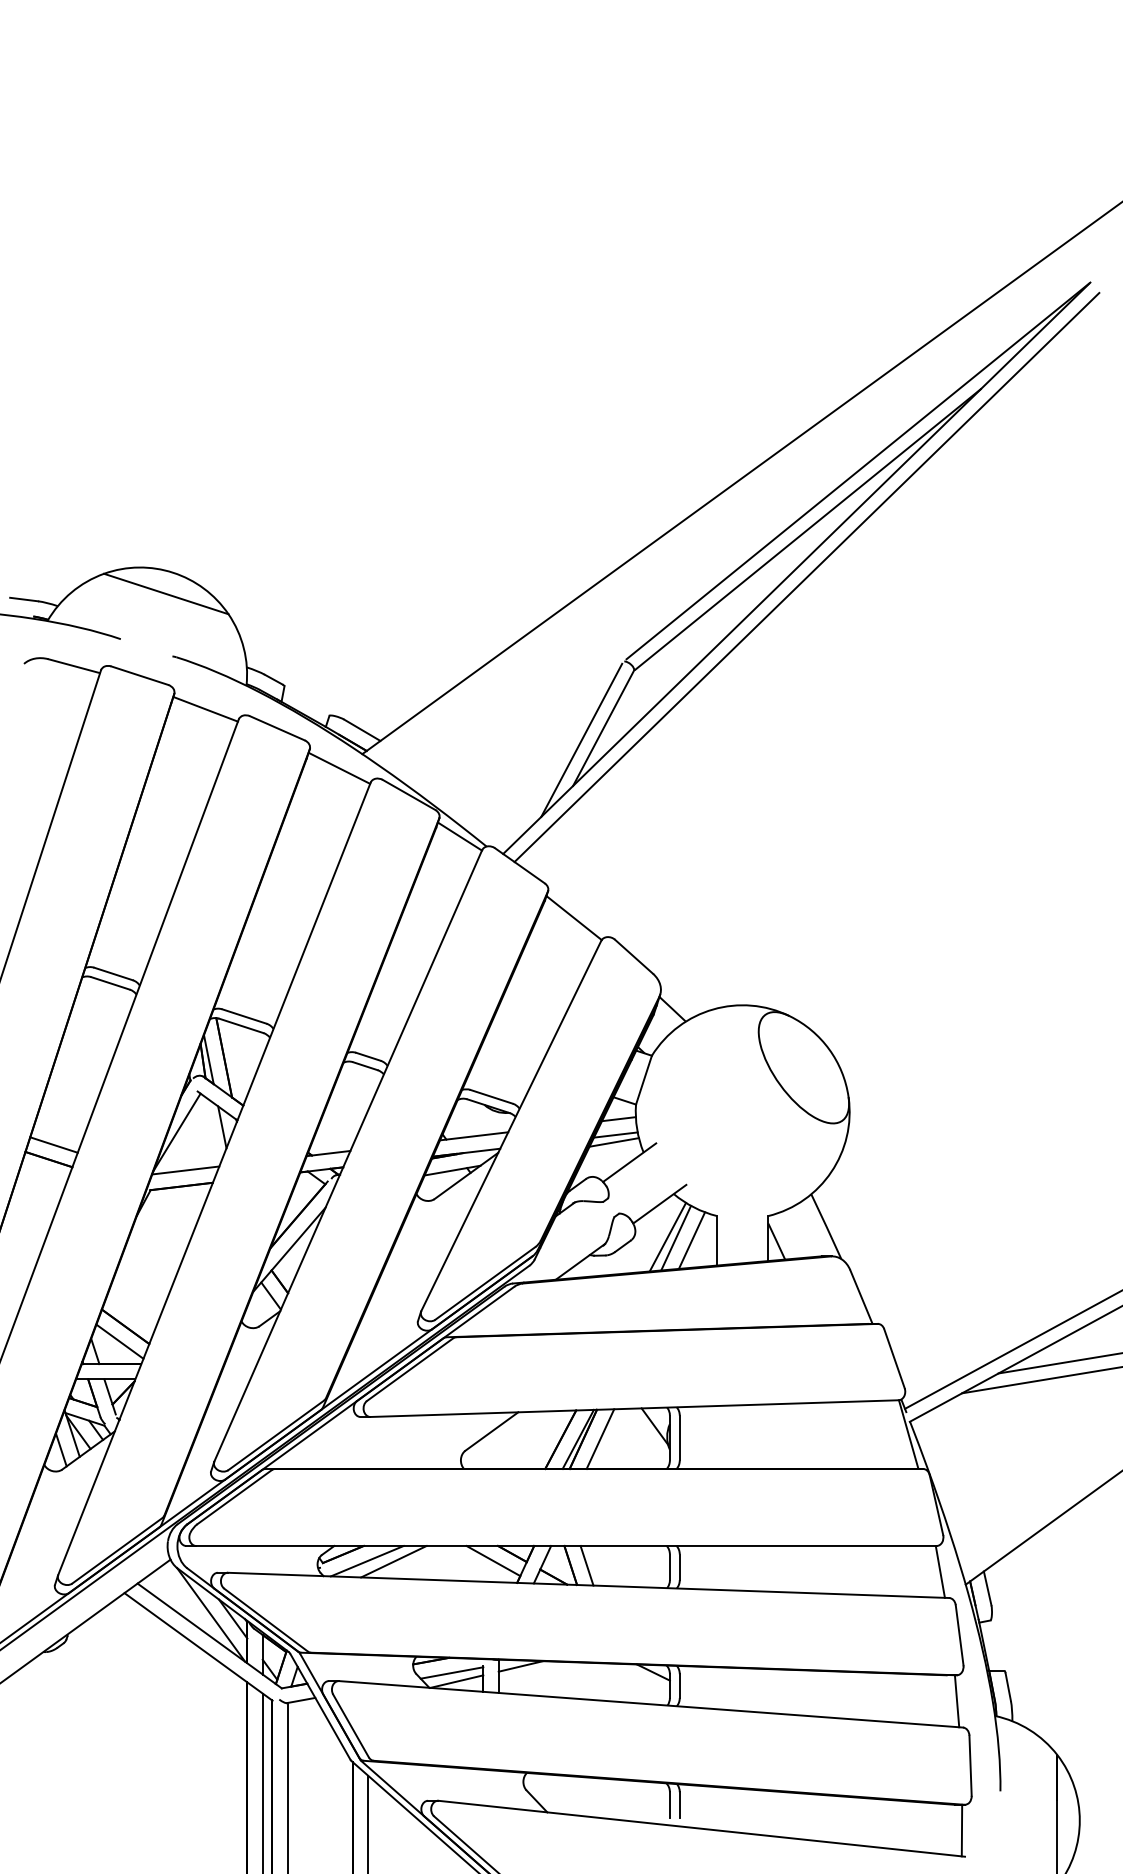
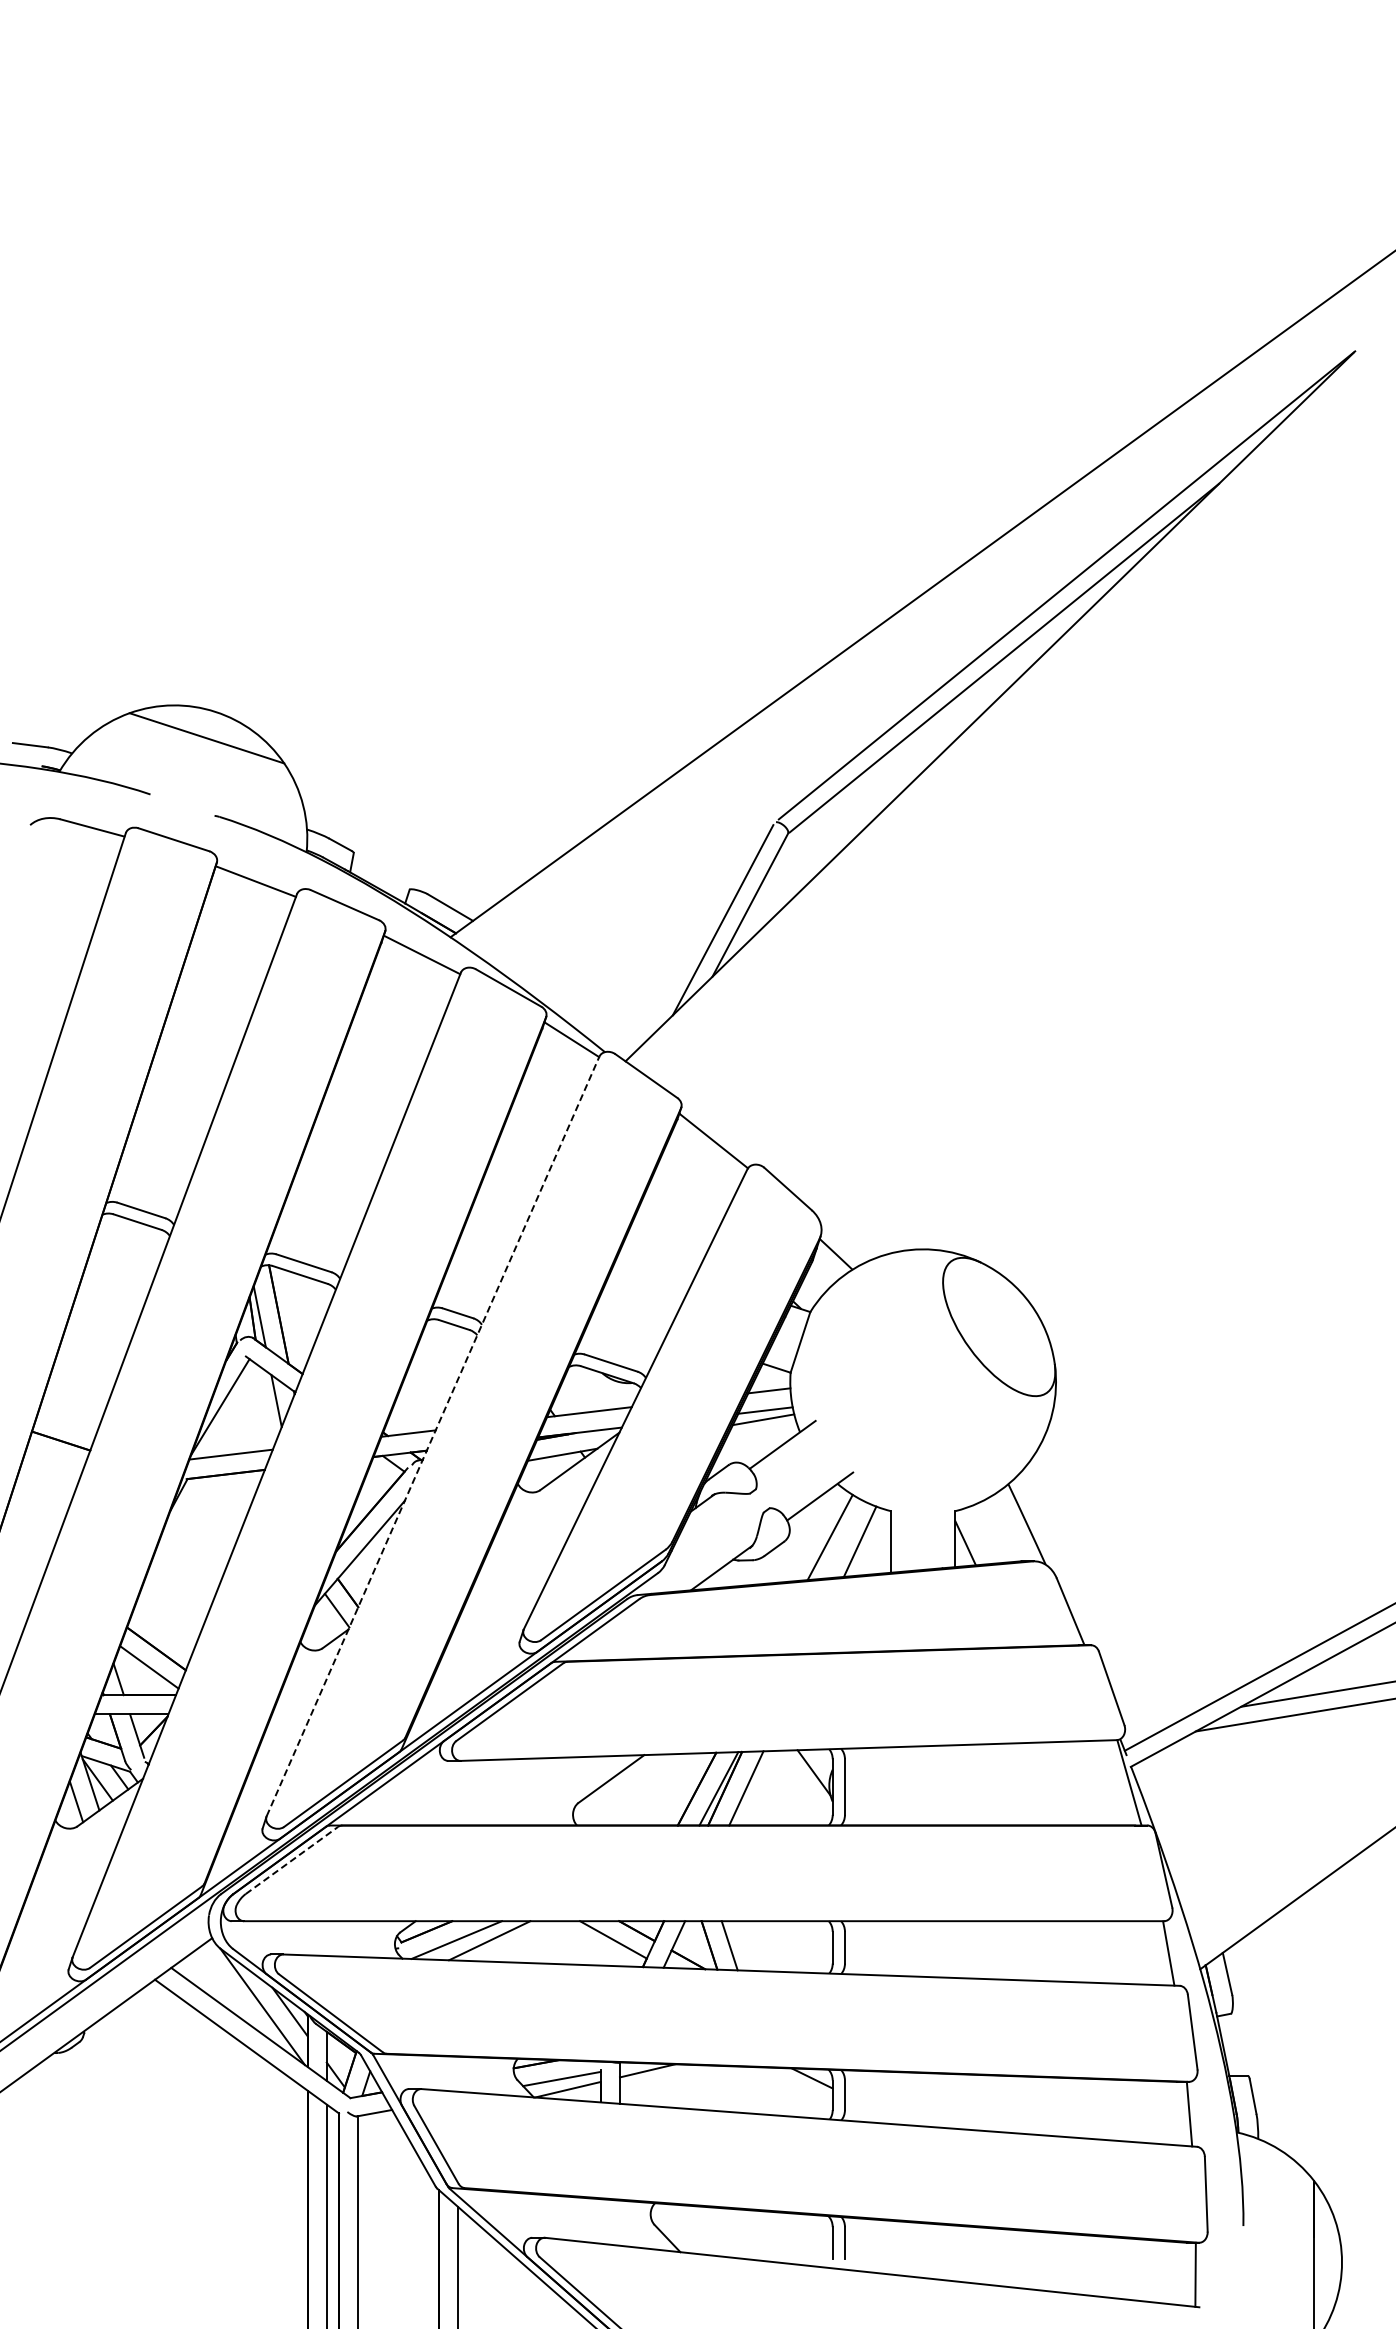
line: (806, 577) -> (1002, 717), removed
line: (53, 1144) -> (66, 1422), removed
line: (348, 1155) -> (433, 1436), solid -> dashed
line: (675, 1237) -> (839, 1538), removed
line: (235, 1497) -> (292, 1860), solid -> dashed

